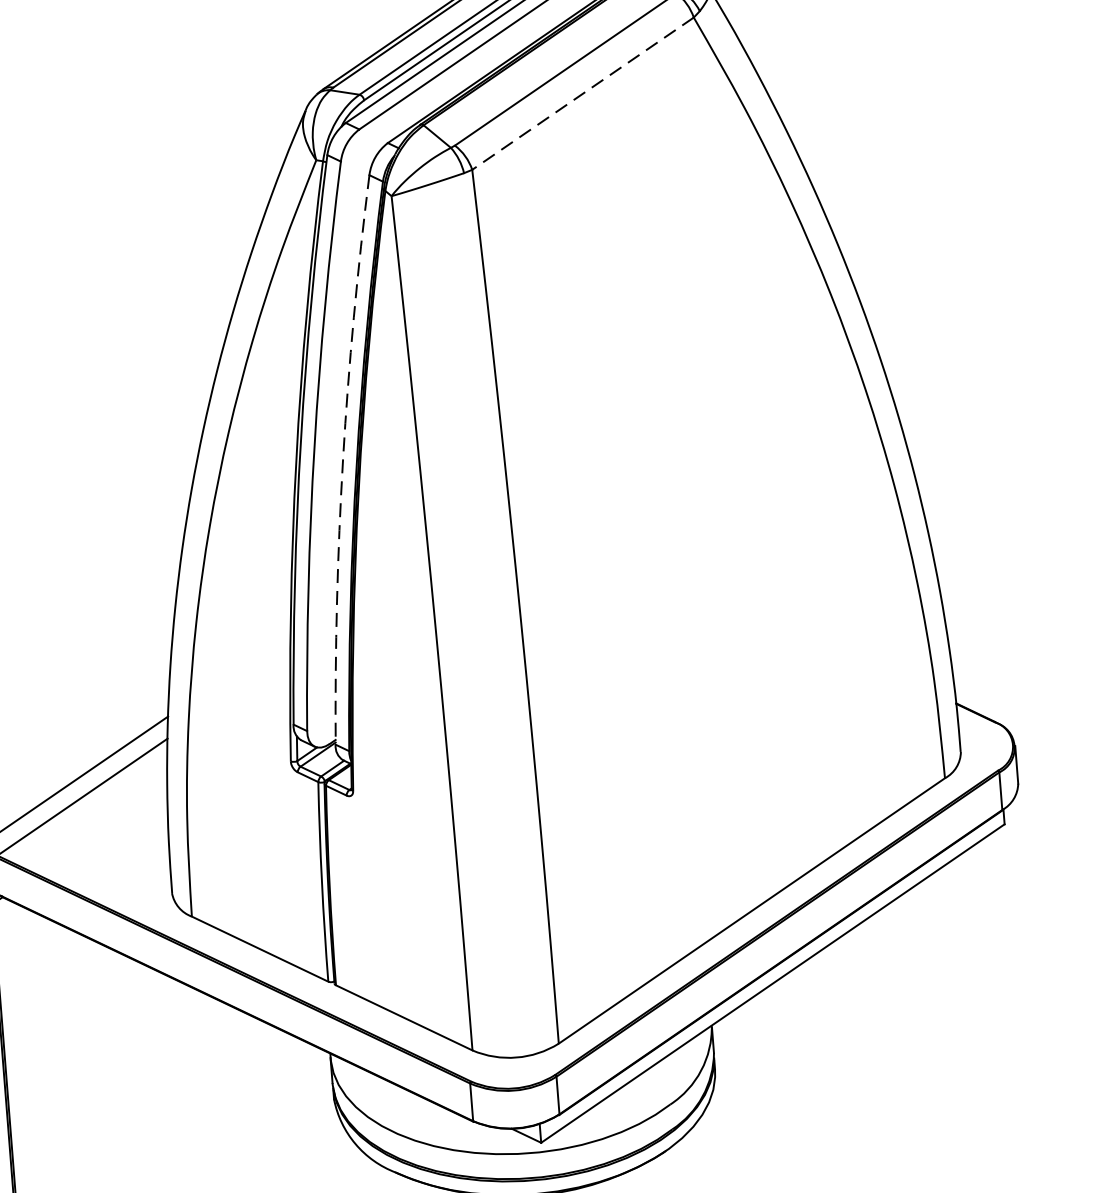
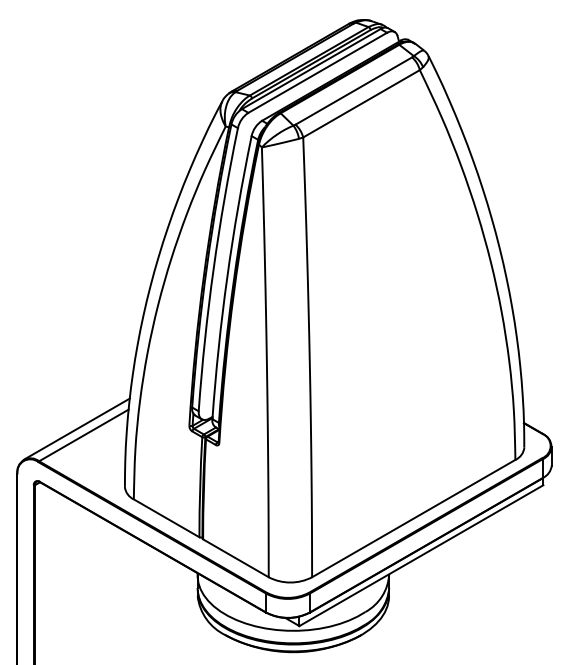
line: (583, 95) -> (361, 104), dashed -> solid
arc: (343, 460) -> (227, 277), dashed -> solid

